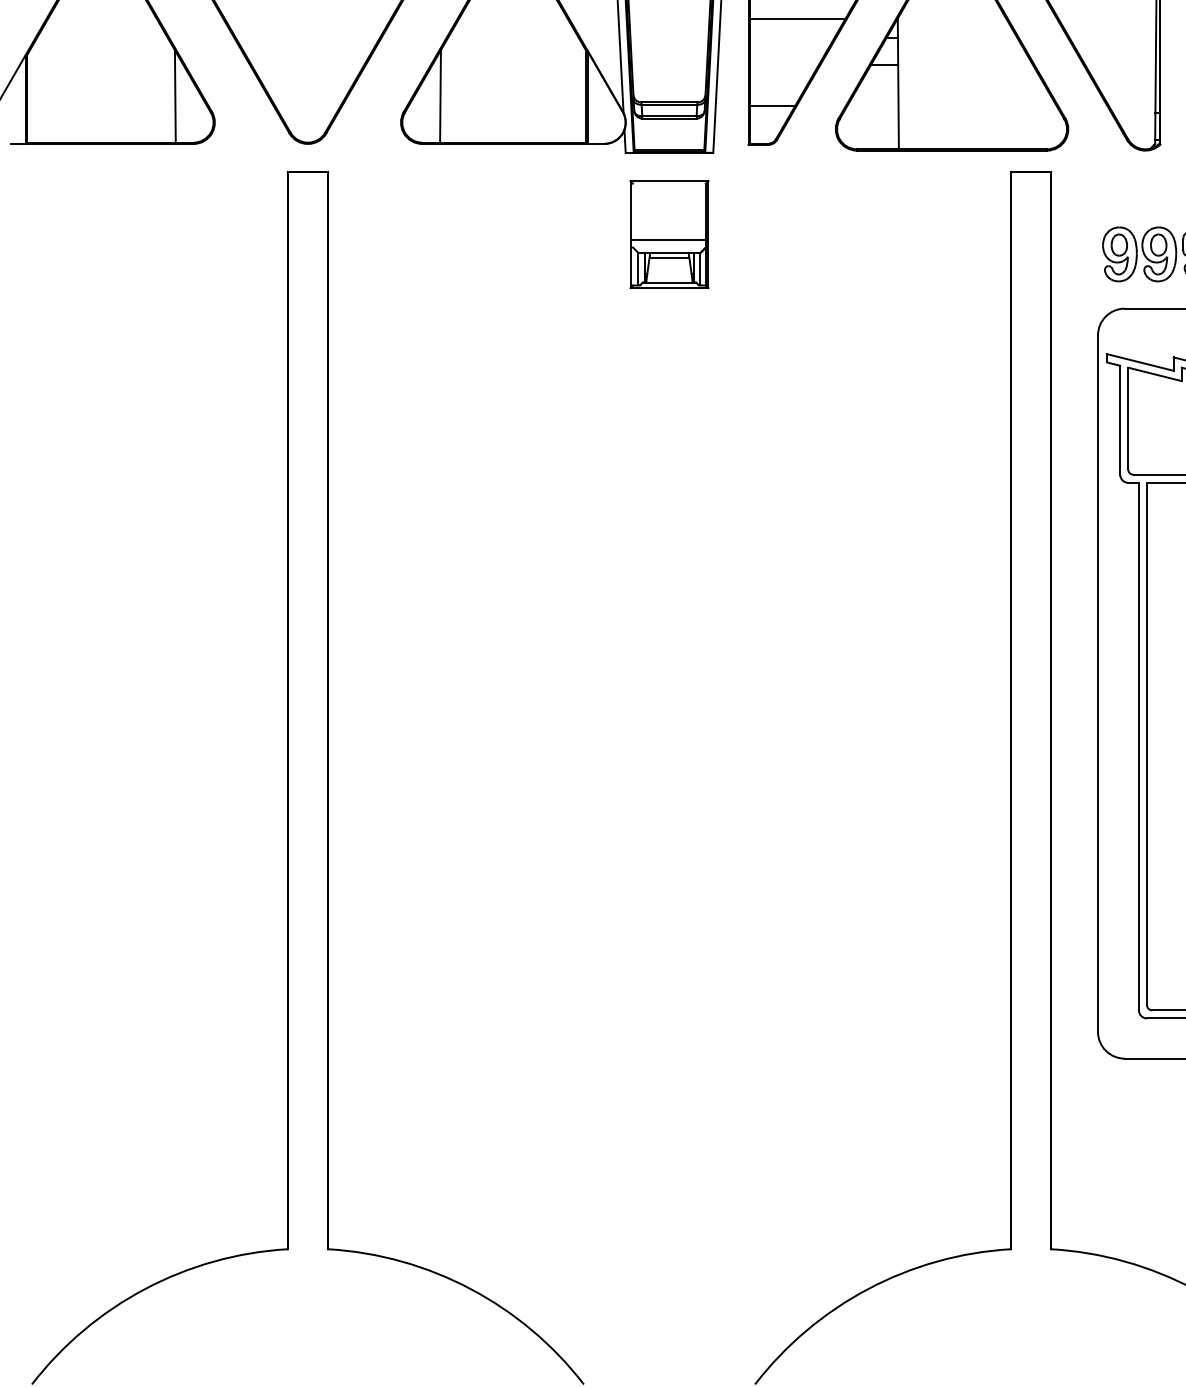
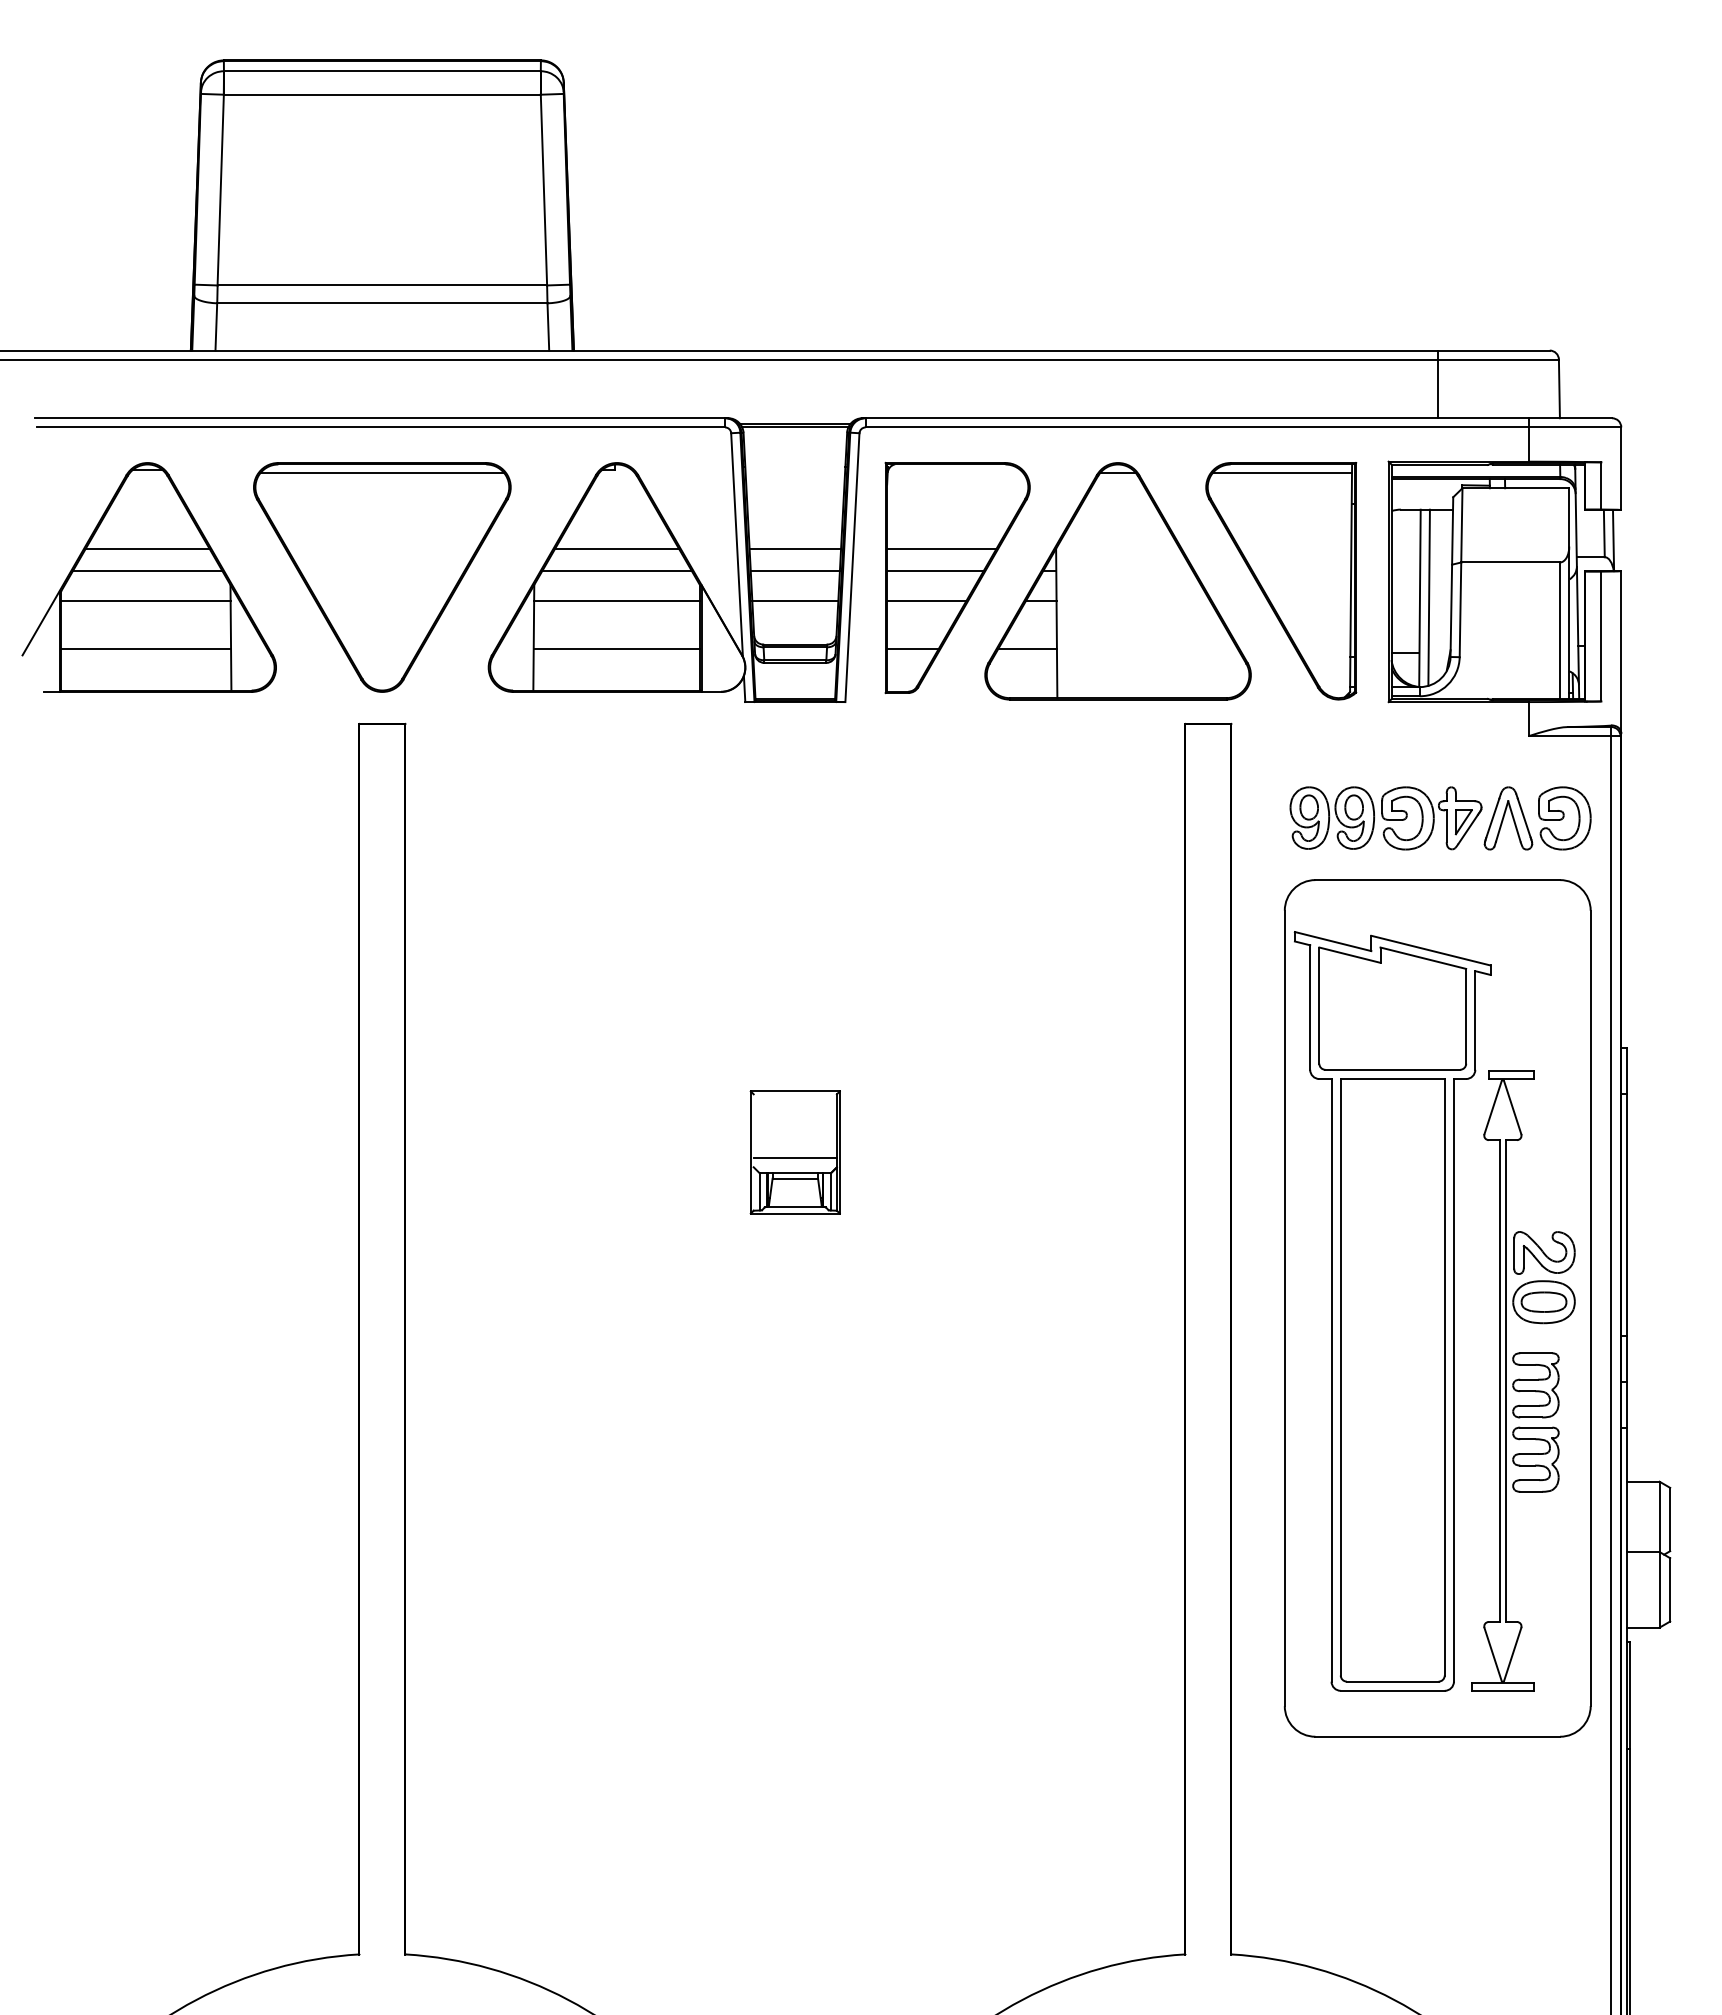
line: (102, 19) -> (147, 549), added
line: (512, 19) -> (616, 549), added
line: (669, 19) -> (795, 549), added
line: (102, 37) -> (147, 570), added
line: (512, 37) -> (616, 570), added
line: (668, 37) -> (794, 570), added
line: (792, 37) -> (935, 570), added
line: (100, 64) -> (145, 601), added
line: (513, 64) -> (617, 601), added
line: (669, 64) -> (795, 601), added
line: (784, 64) -> (926, 601), added
line: (101, 105) -> (146, 648), added
line: (512, 105) -> (616, 648), added
line: (872, 105) -> (1027, 648), added
part: (668, 234) -> (794, 1152), moved

